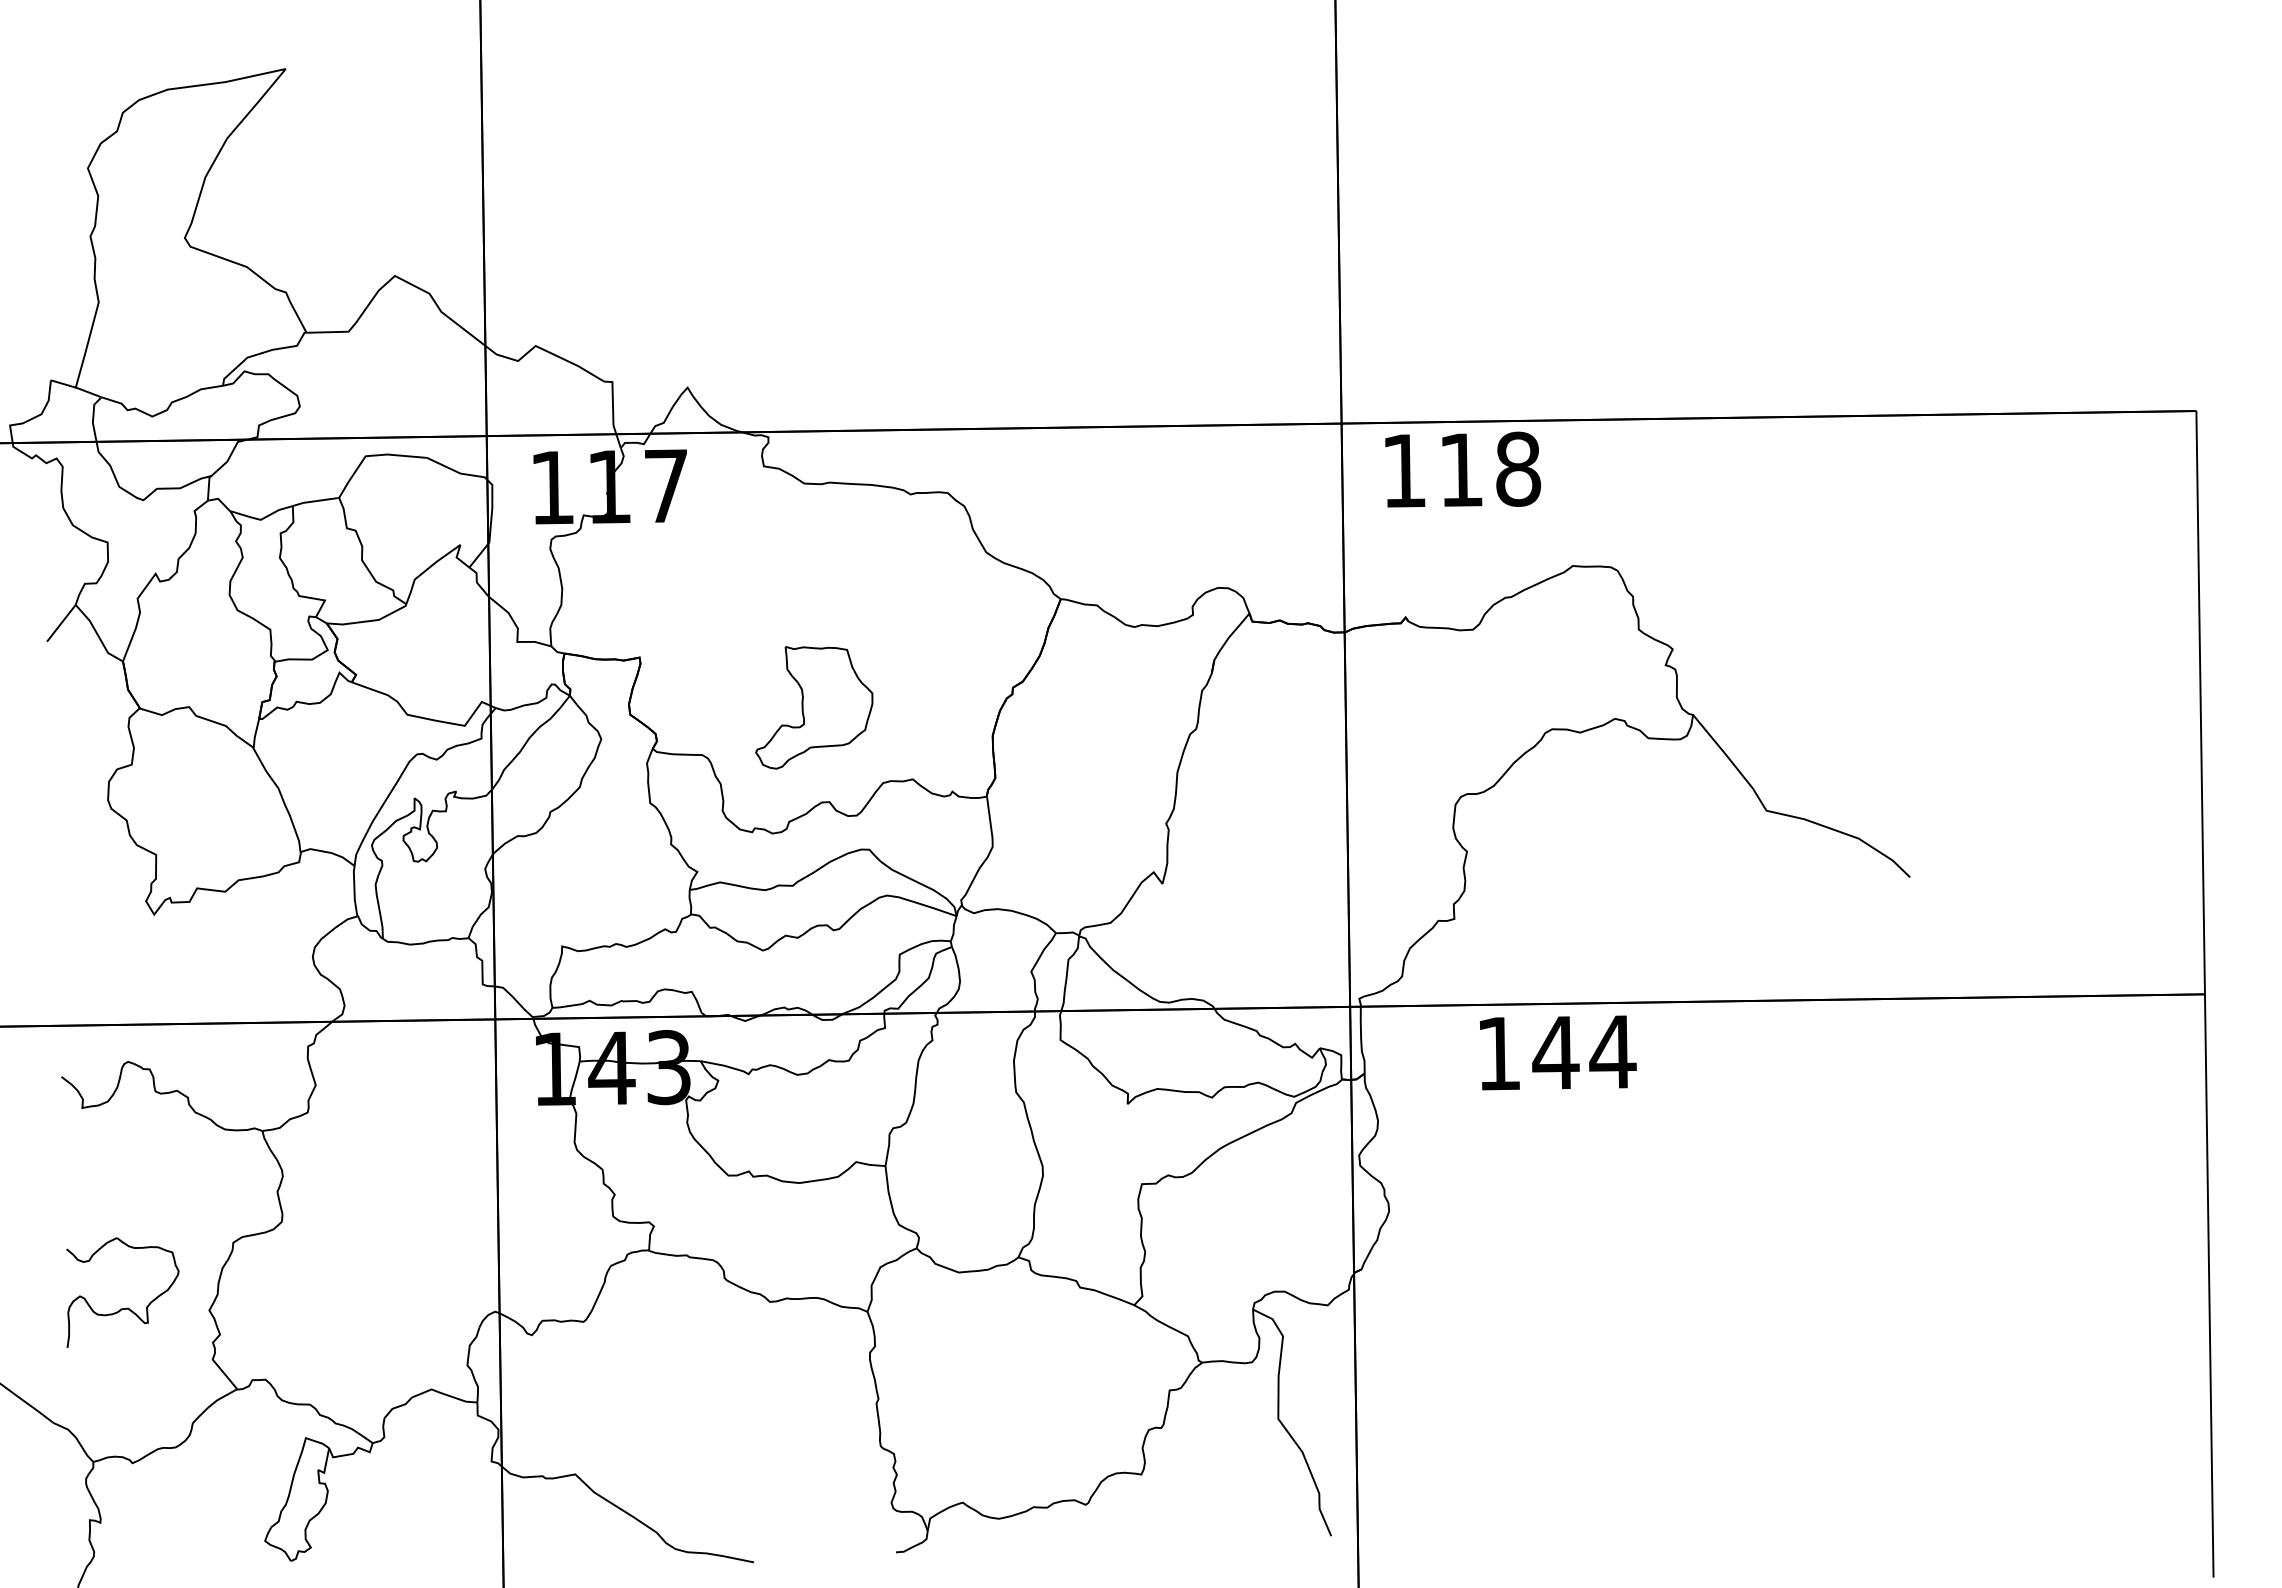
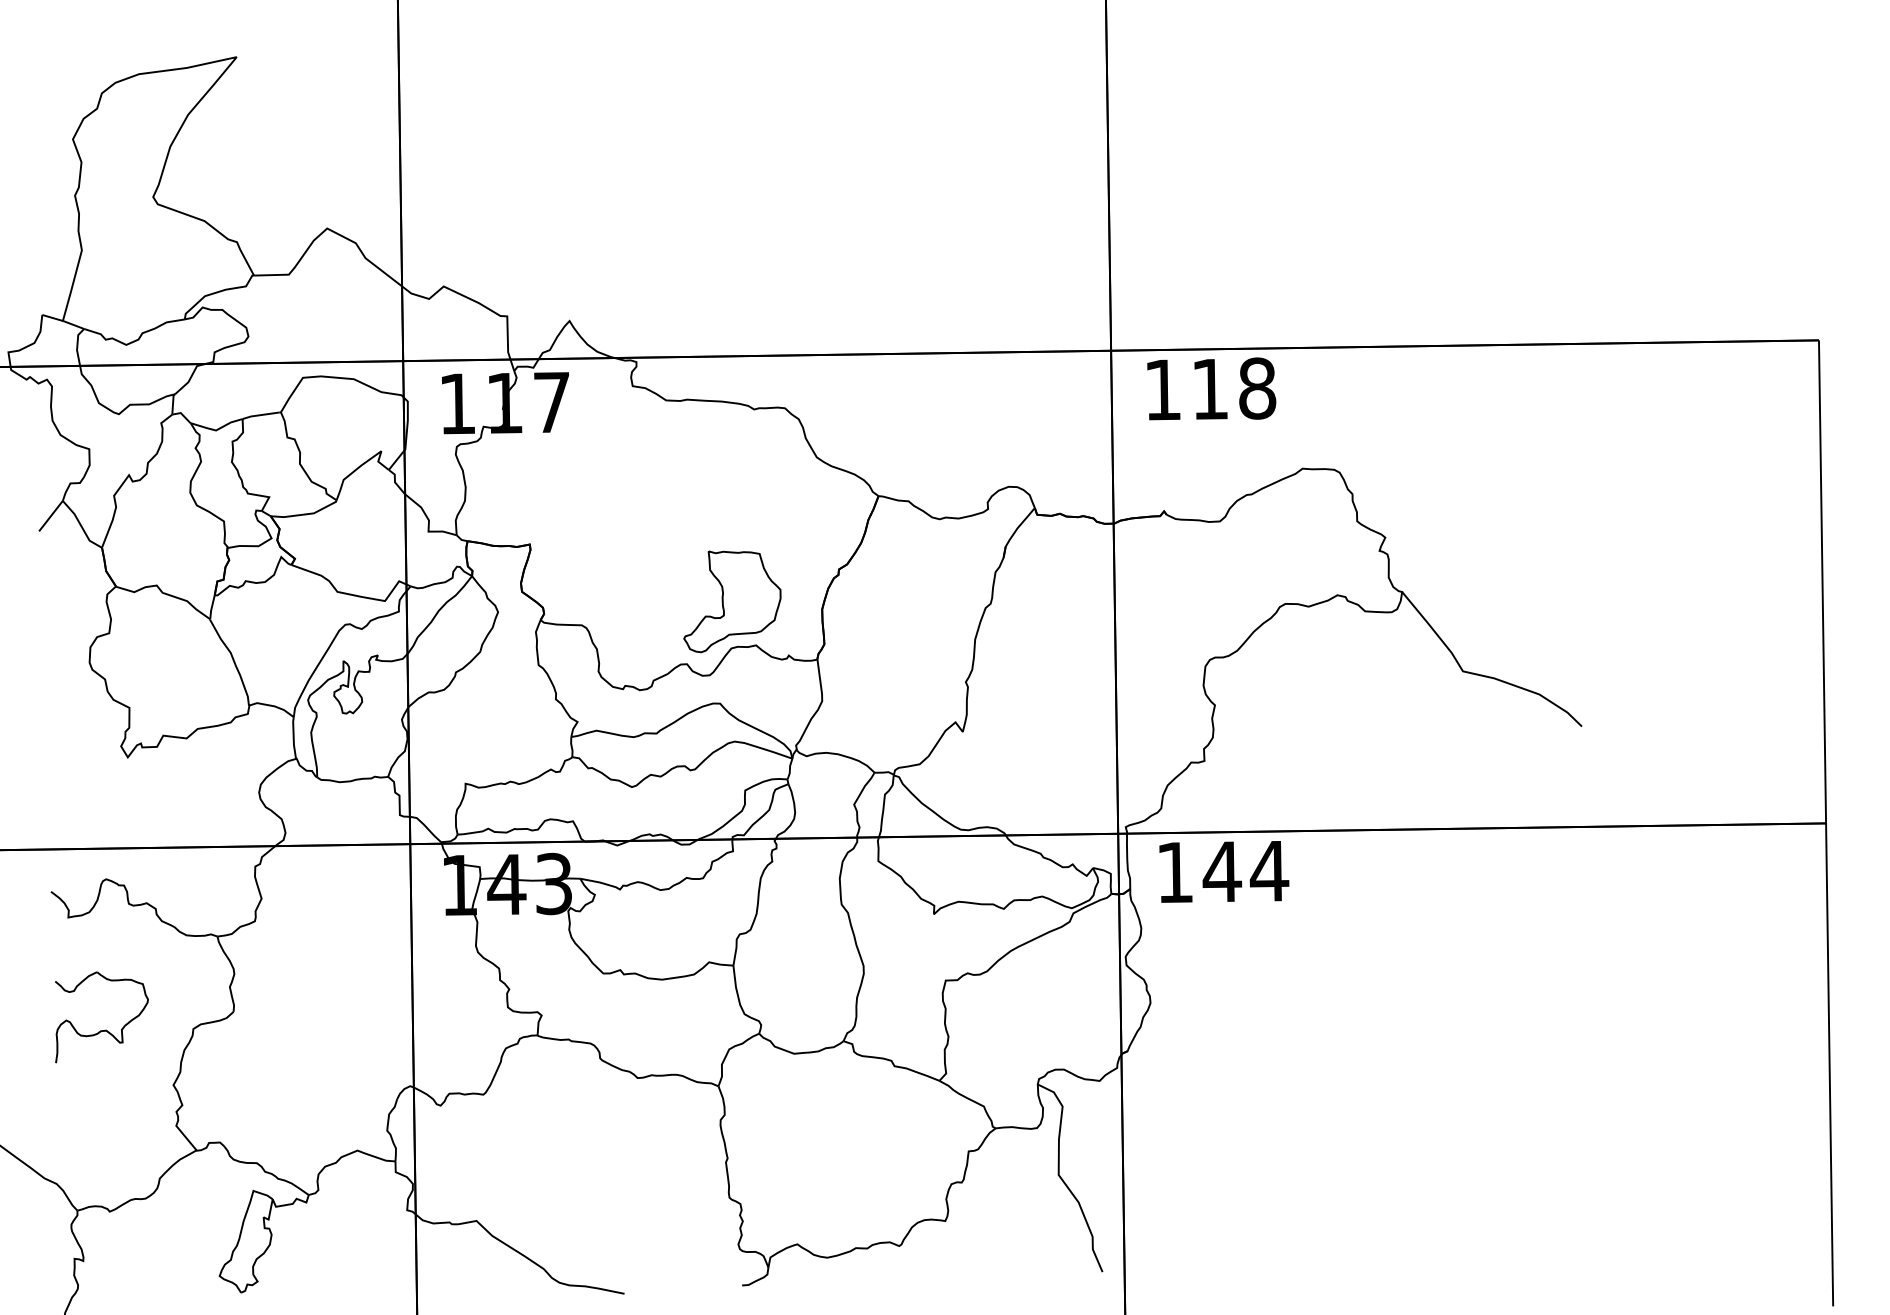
part: (814, 707) -> (732, 601), moved
text: (1558, 1052) -> (1224, 871), moved
part: (126, 1307) -> (104, 1029), moved

